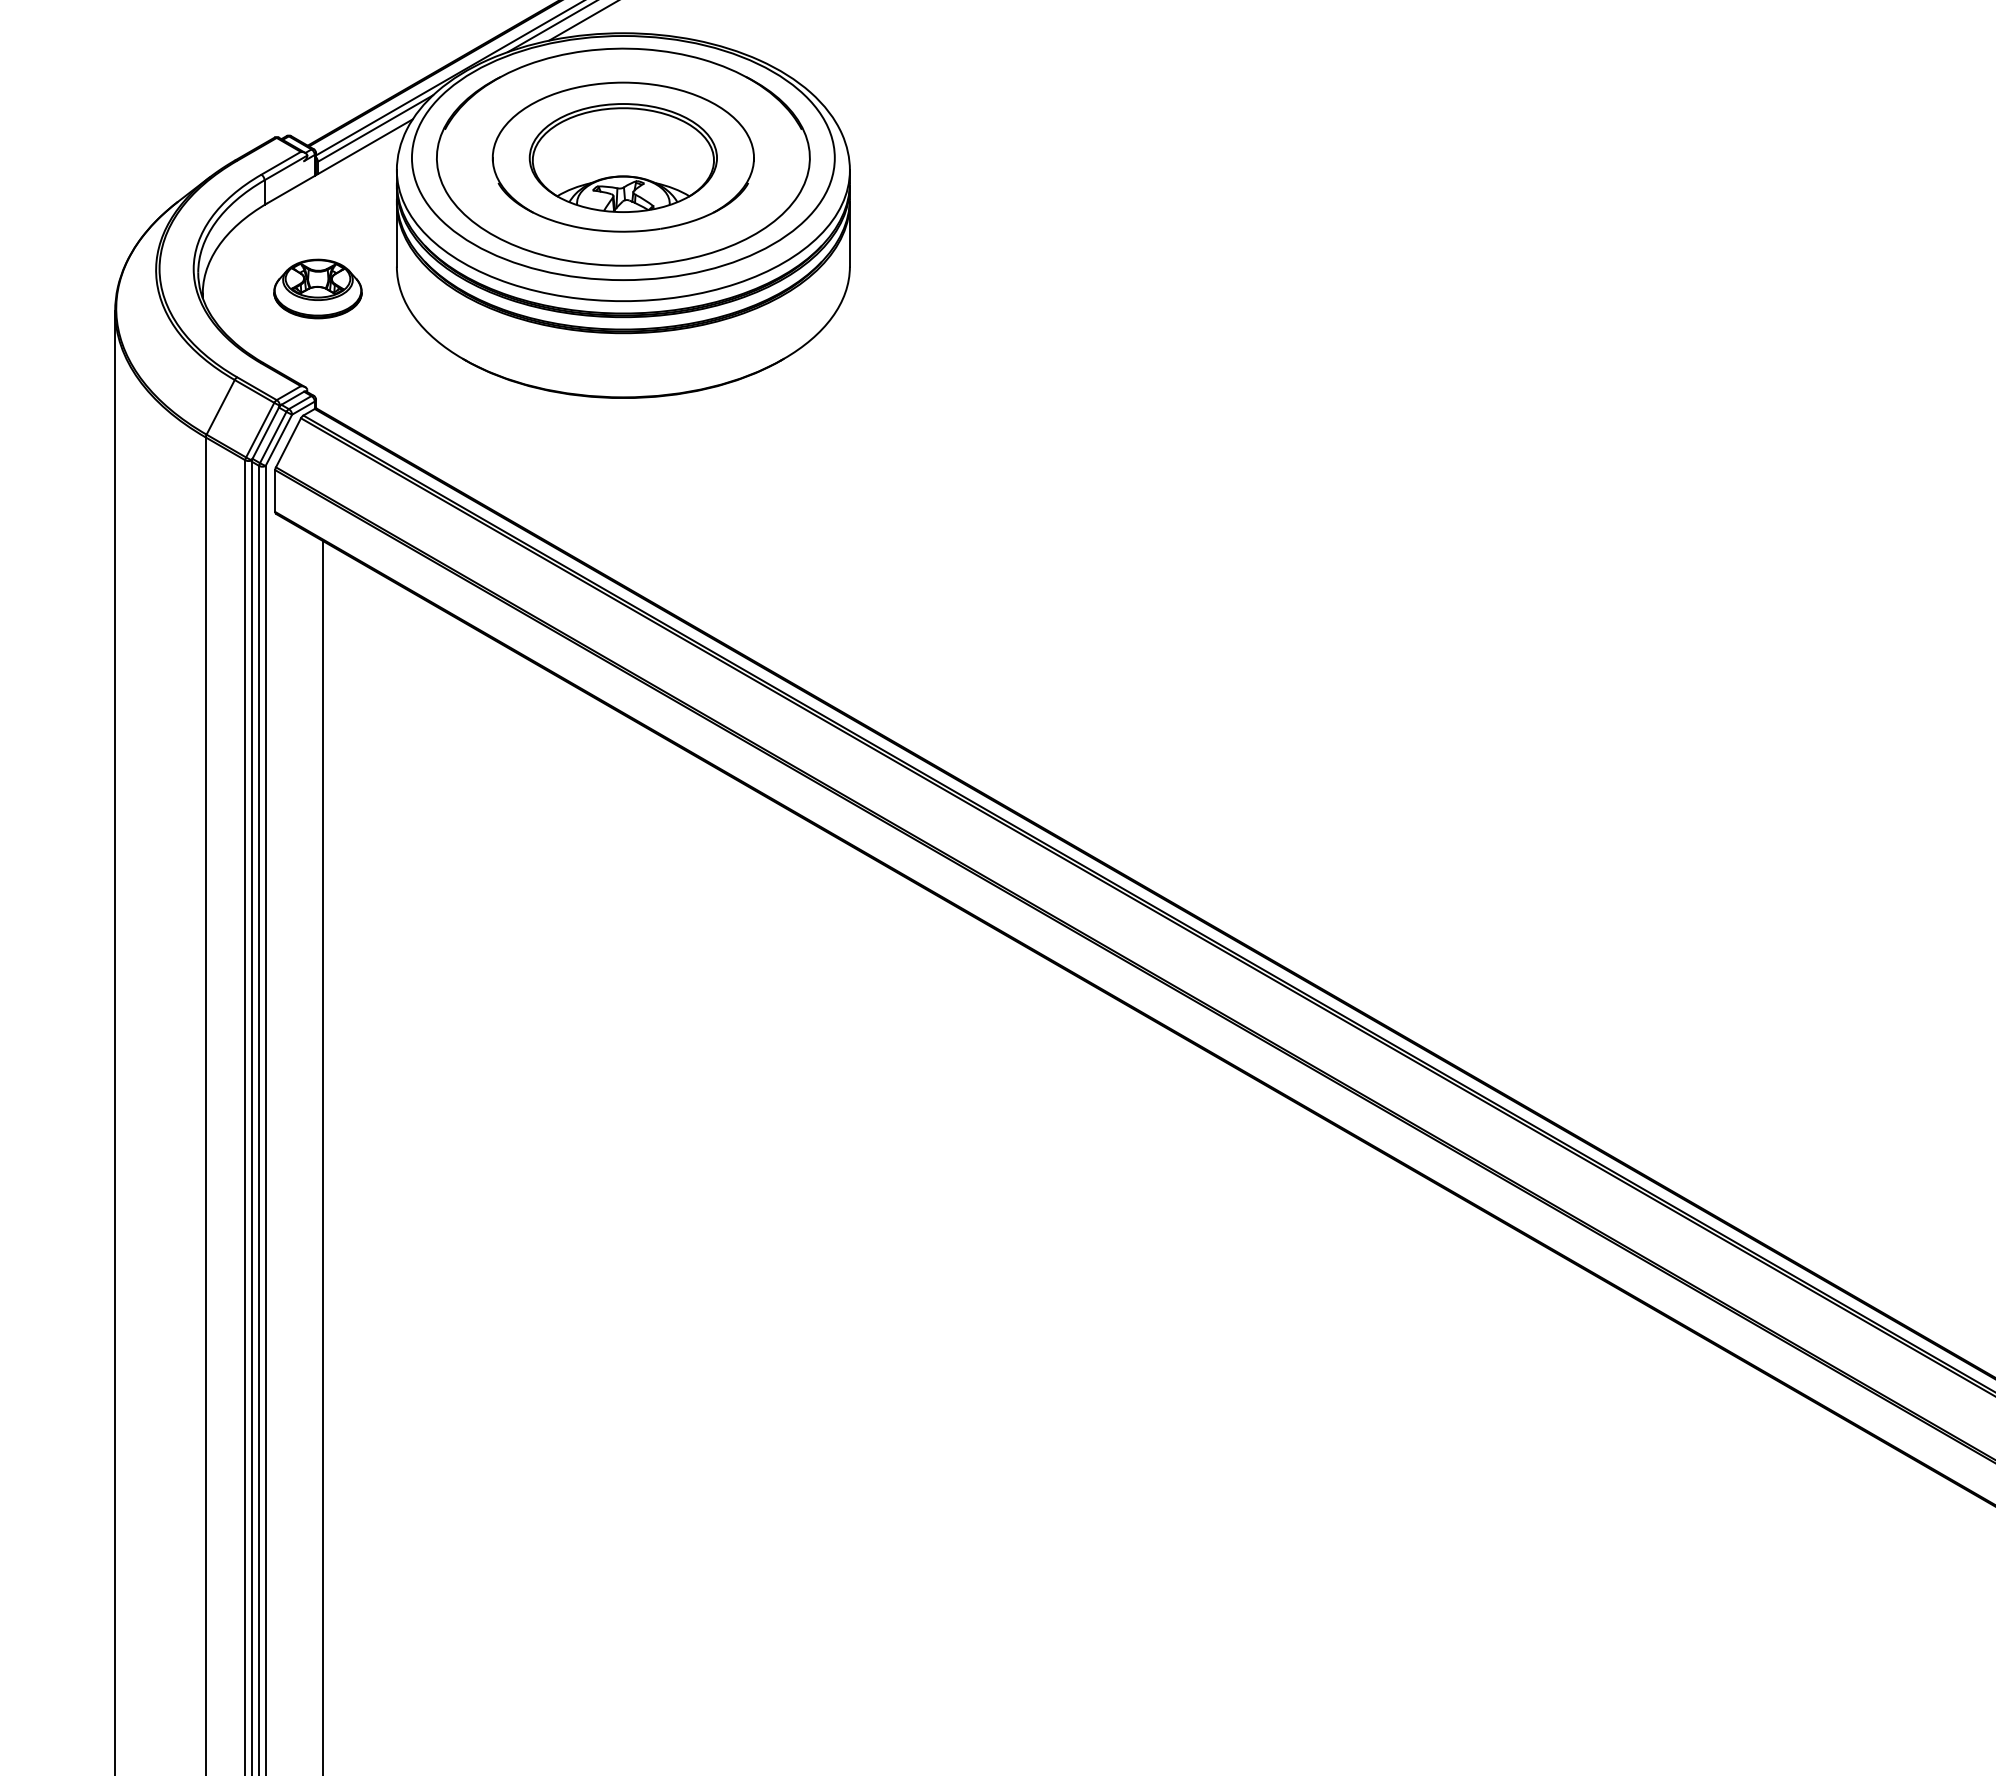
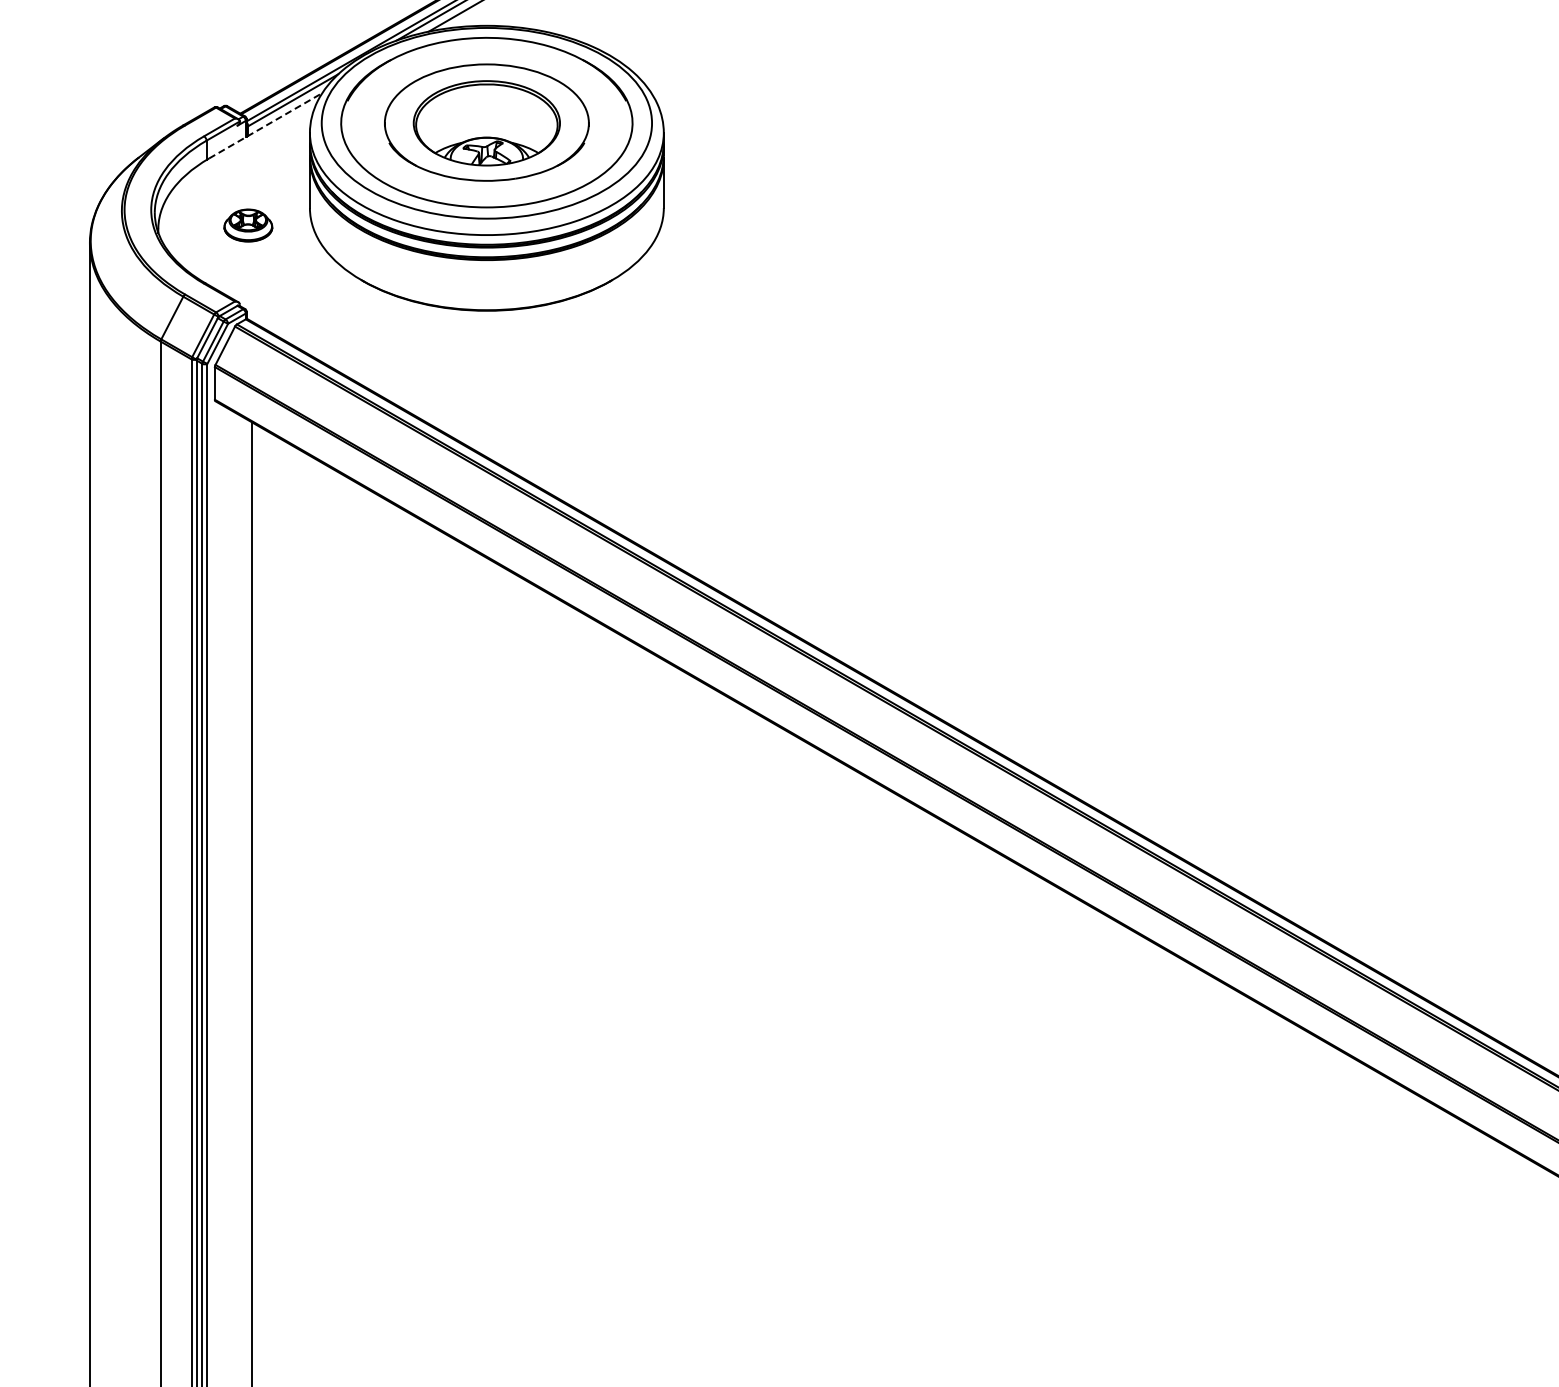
line: (341, 160) -> (266, 125), solid -> dashed
part: (318, 288) -> (248, 225), size x0.7

